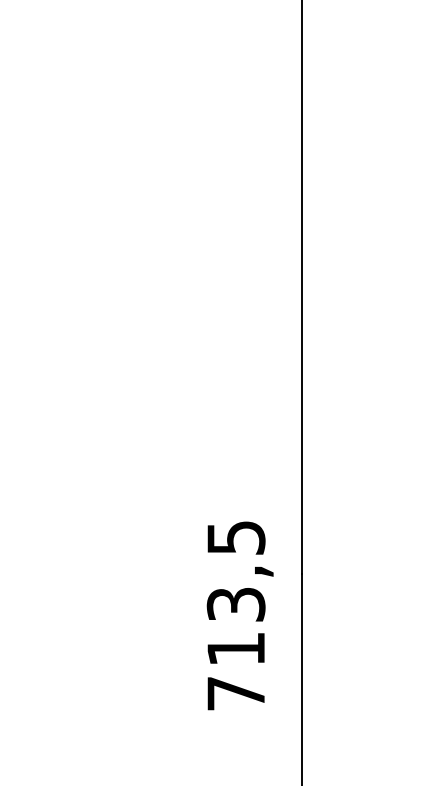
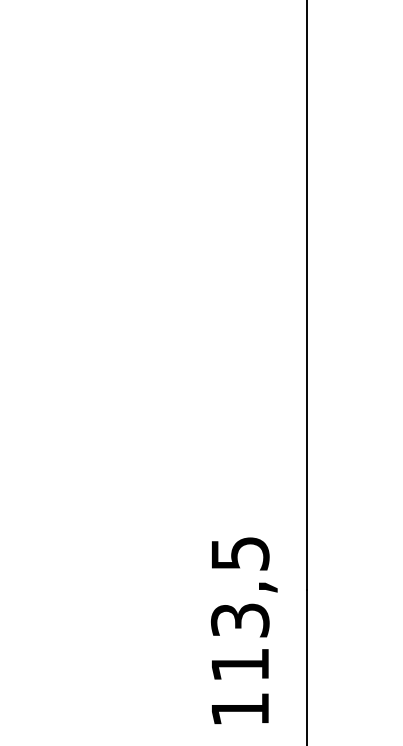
text: (235, 693) -> (239, 709), 713,5 -> 113,5

